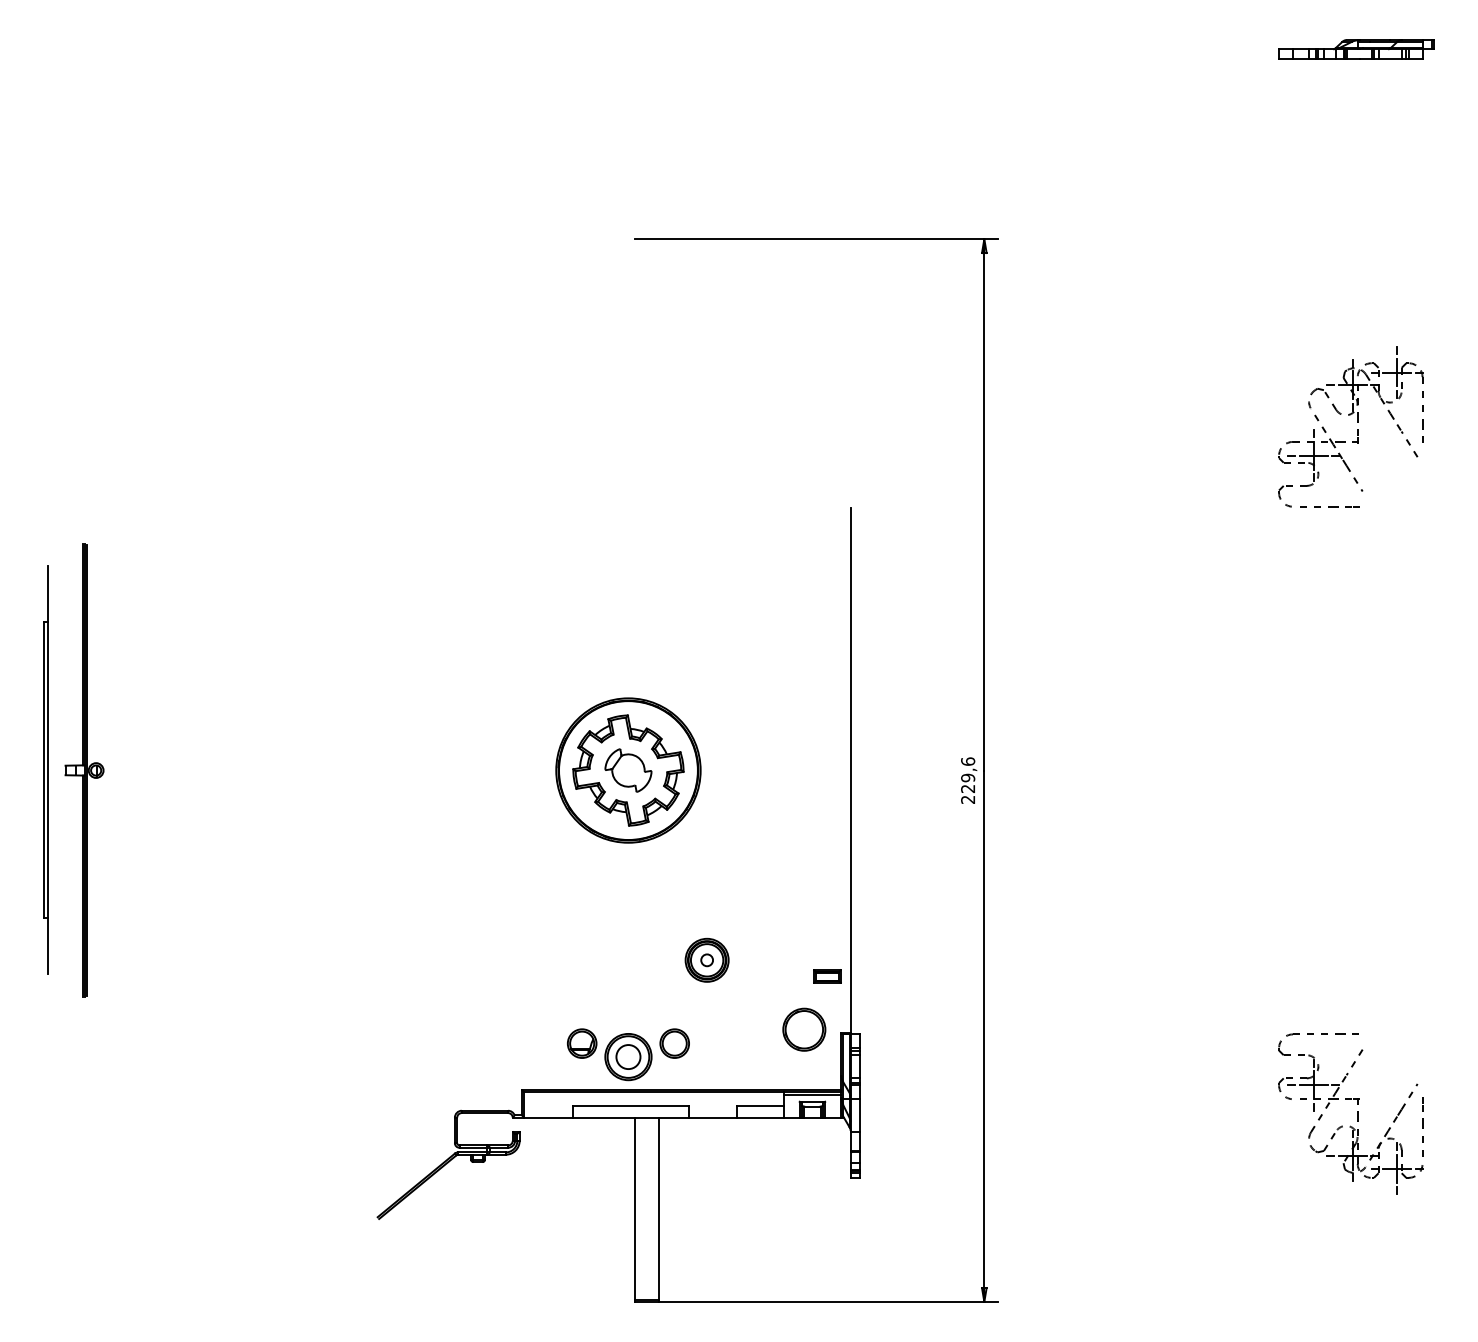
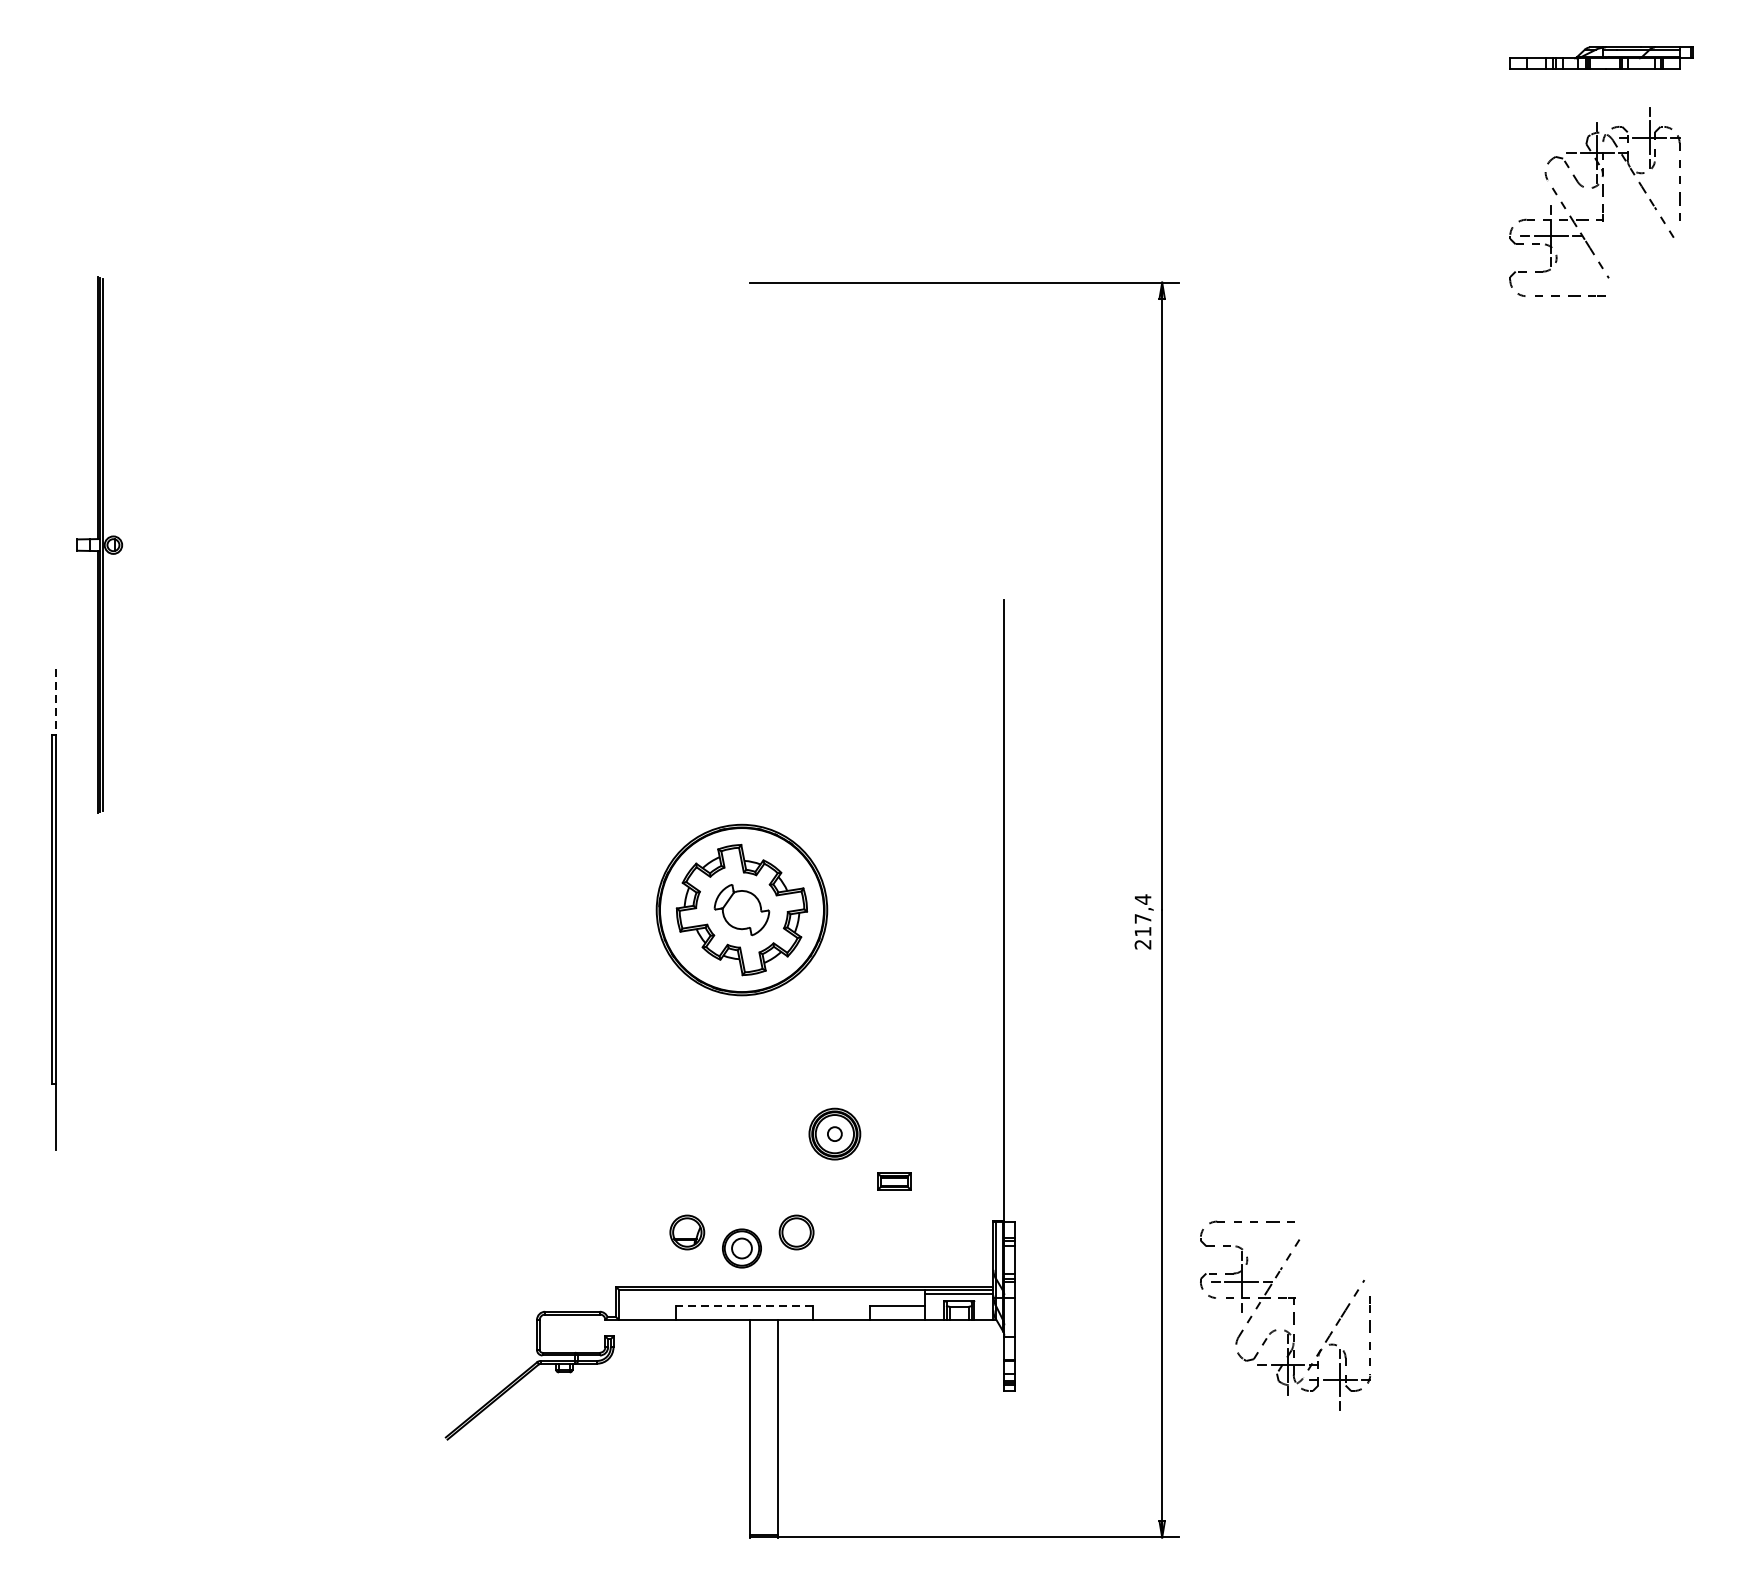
part: (1357, 429) -> (1602, 205), moved
line: (47, 594) -> (55, 702), solid -> dashed
part: (84, 770) -> (99, 545), moved
text: (968, 775) -> (1143, 915), 229,6 -> 217,4
part: (827, 976) -> (894, 1181), moved
part: (804, 1029) -> (949, 1215), removed
part: (628, 1057) -> (742, 1248), size x0.7
line: (630, 1106) -> (744, 1306), solid -> dashed
part: (1357, 1113) -> (1293, 1315), moved

